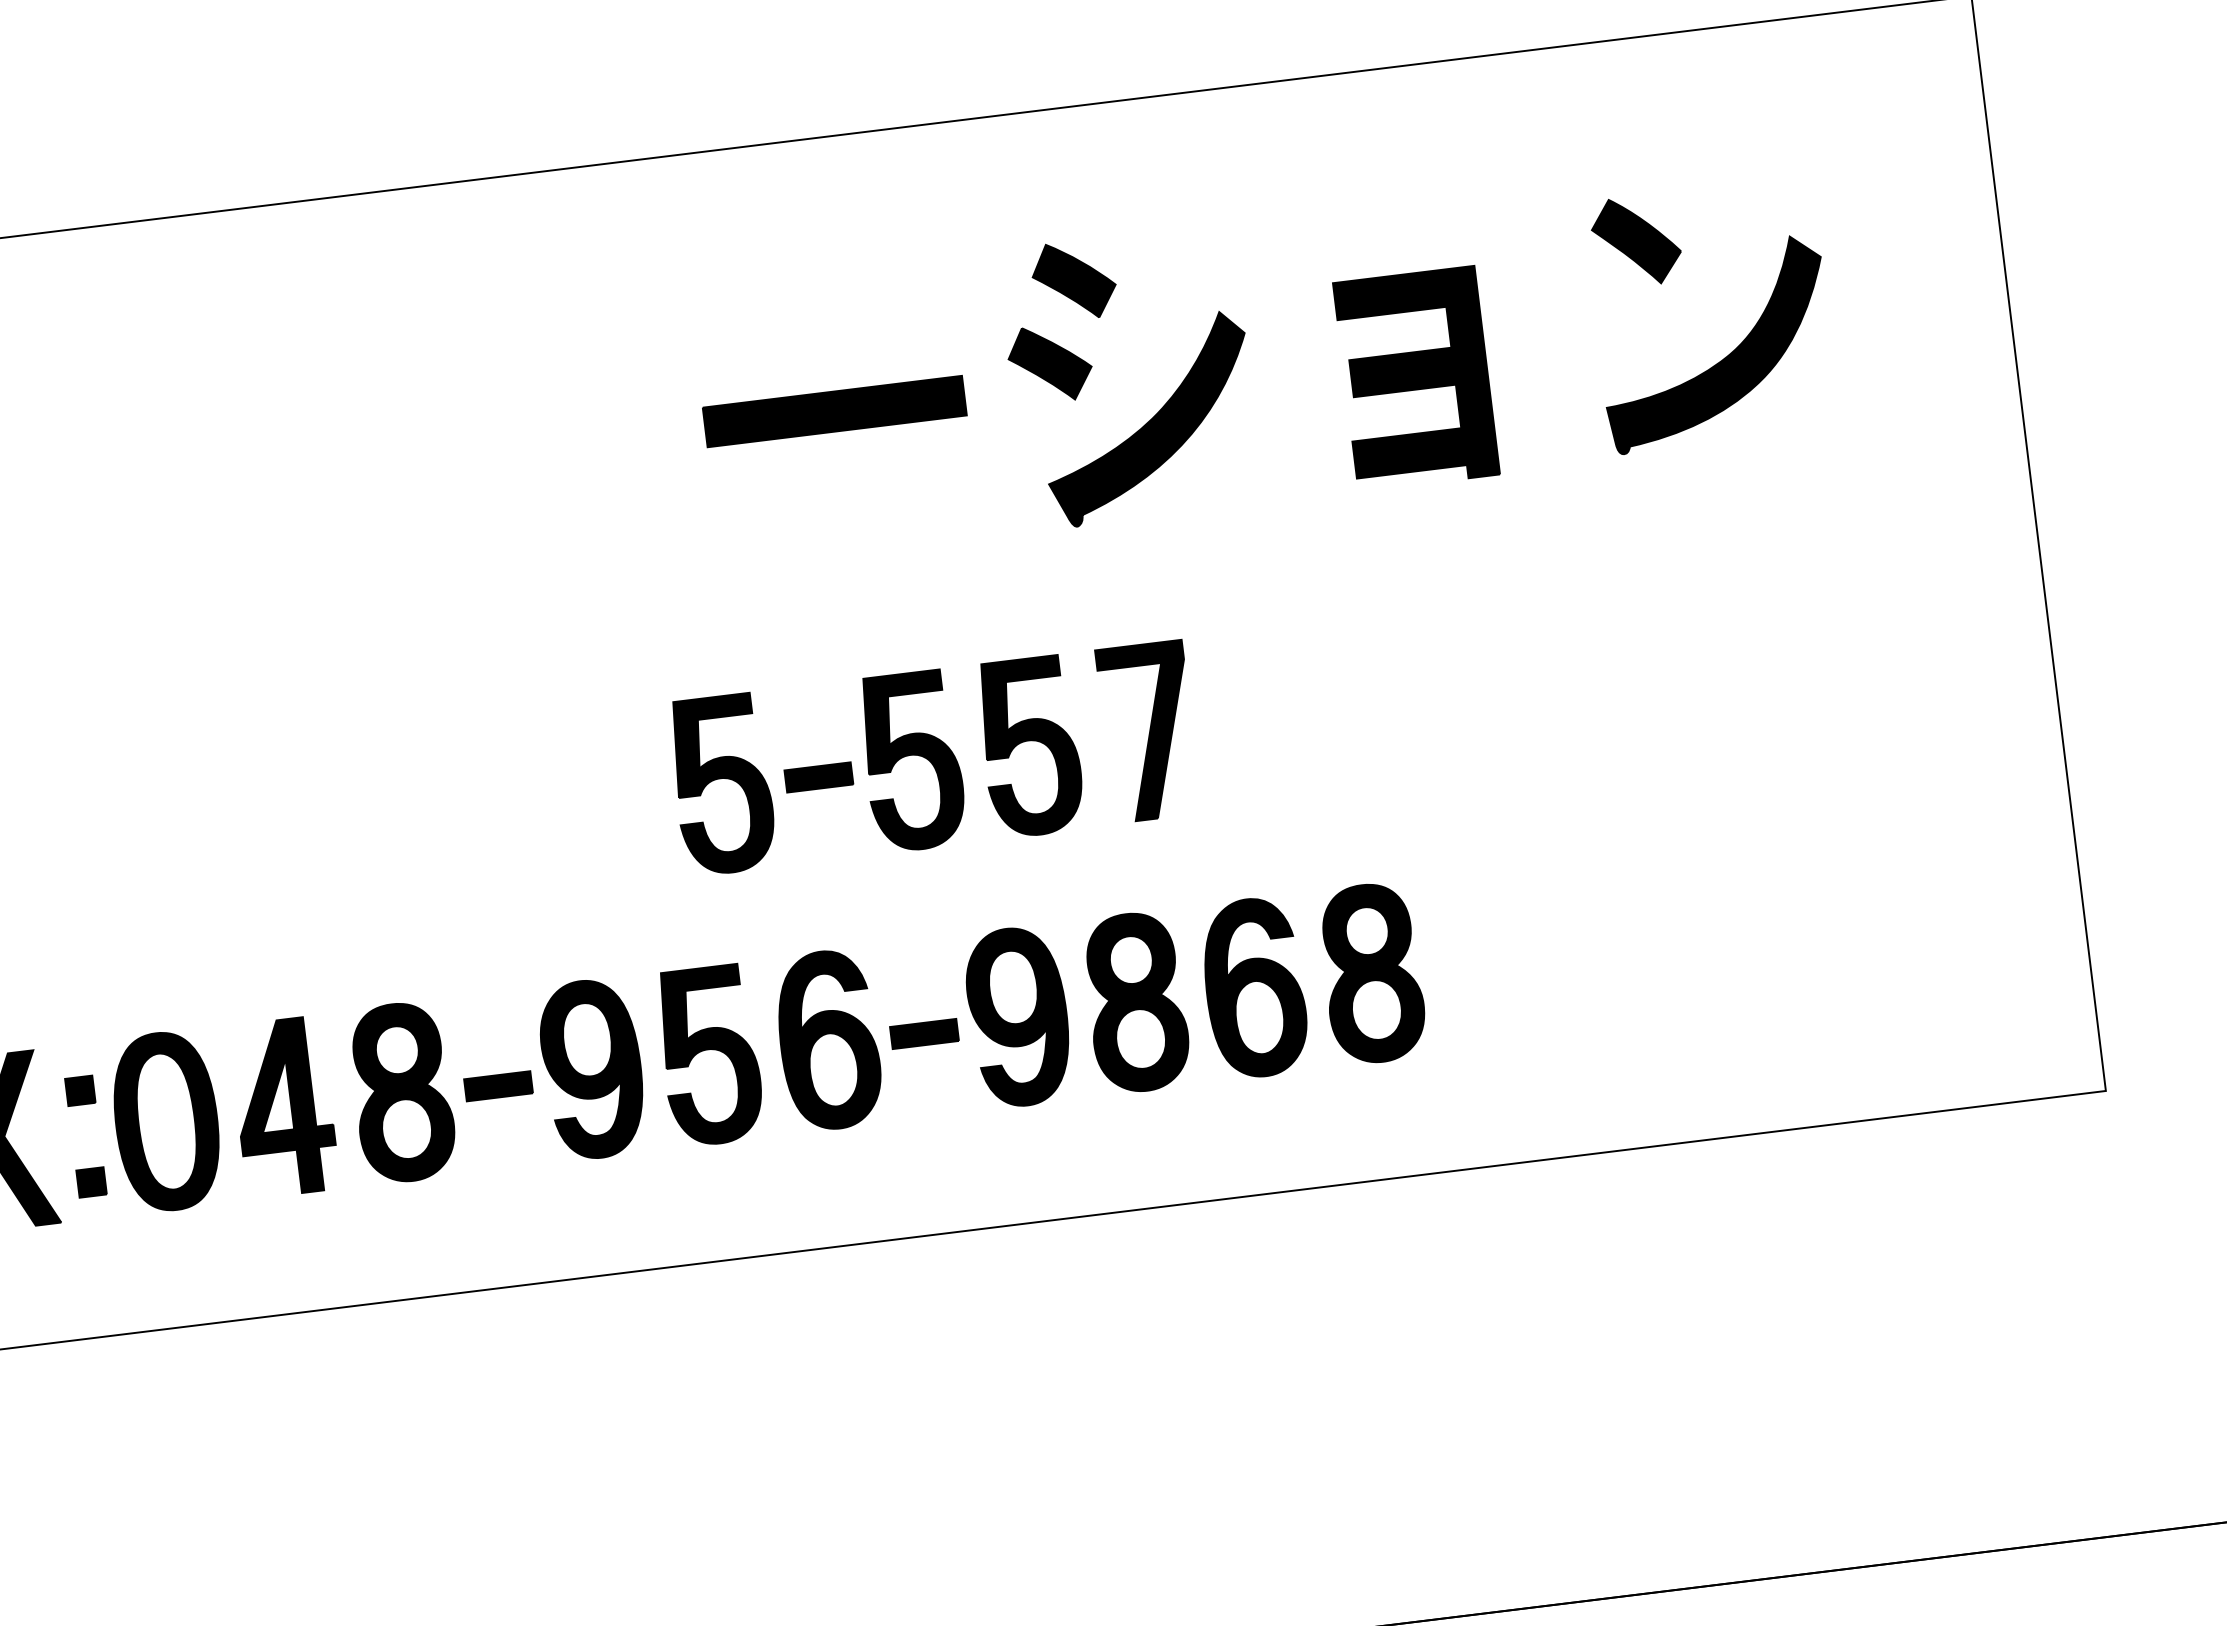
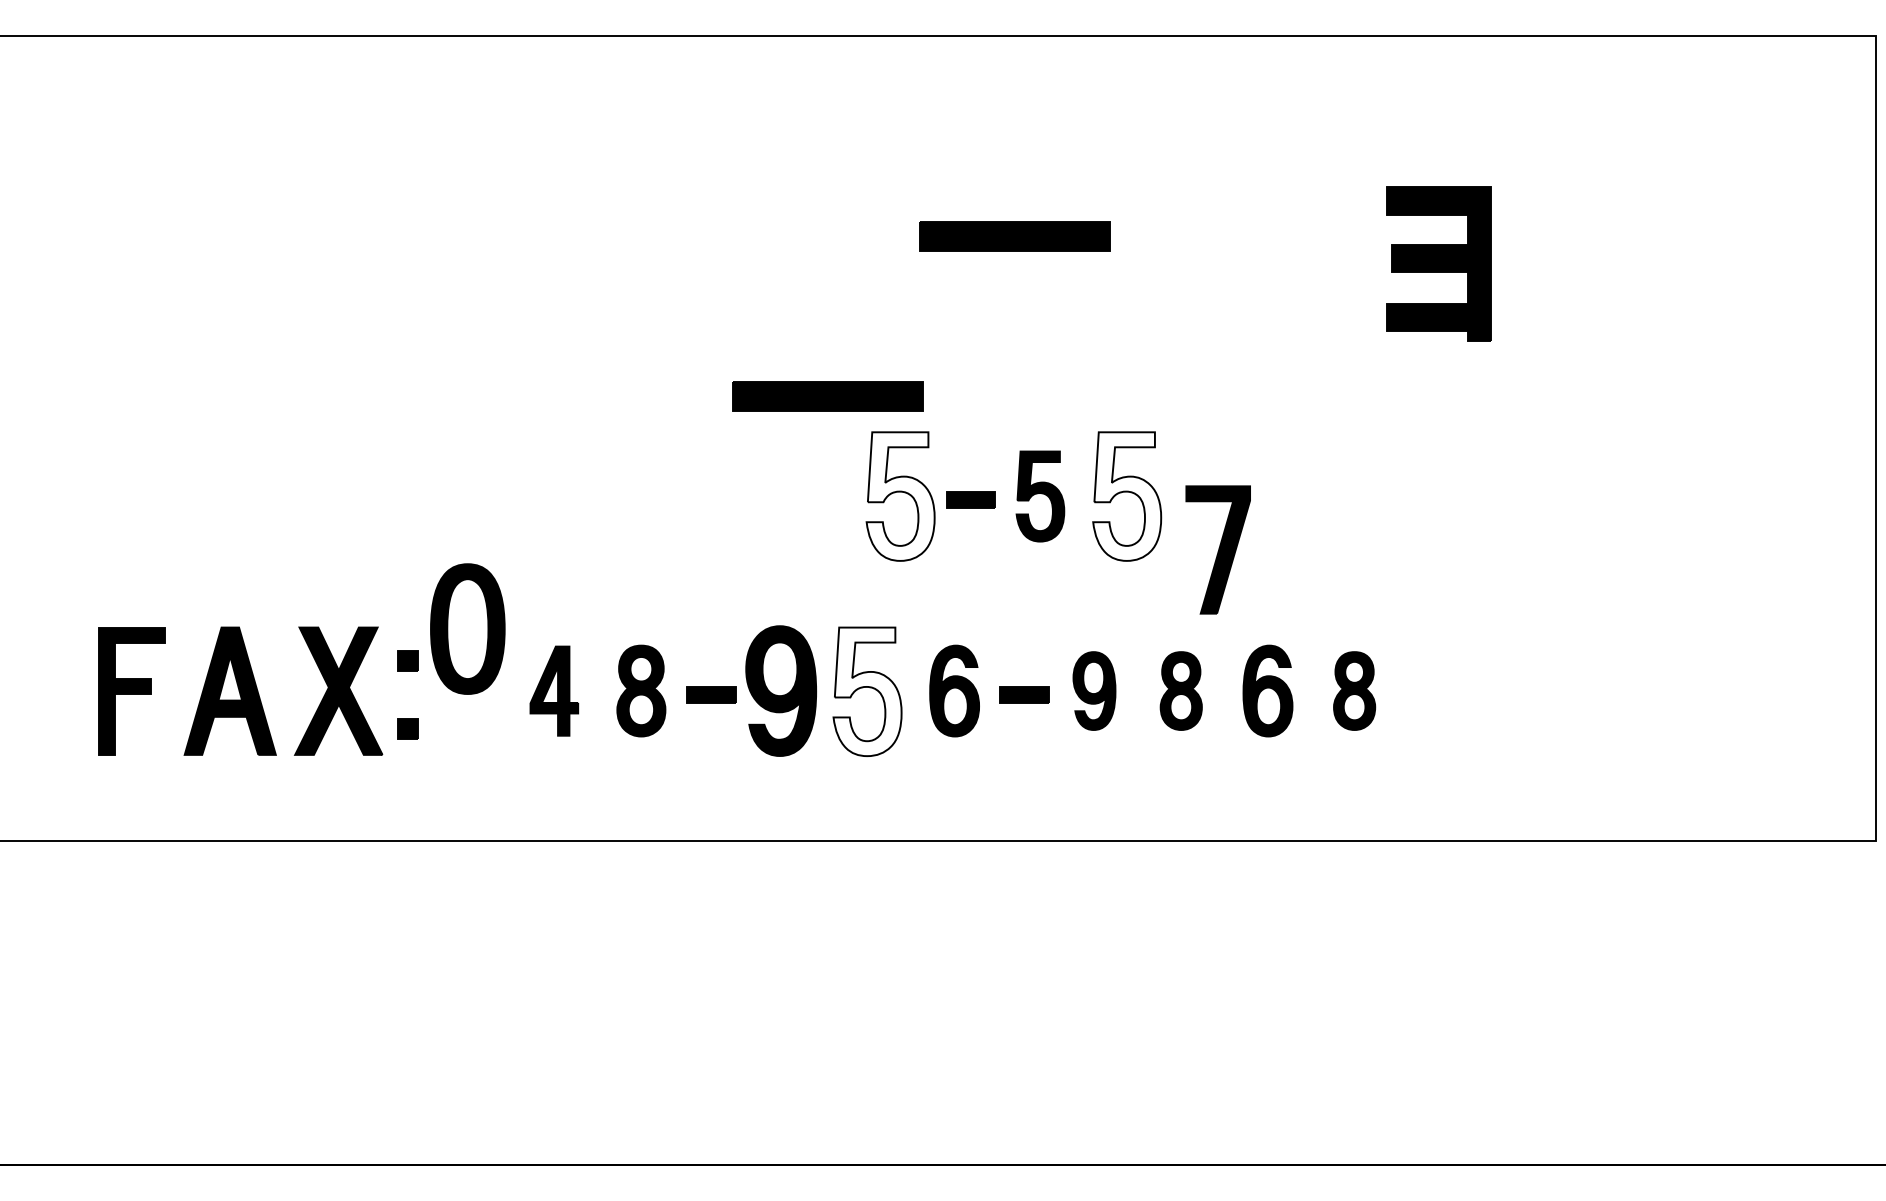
part: (1740, 342) -> (1677, 266), removed
part: (1093, 366) -> (1206, 226), removed
part: (606, 660) -> (827, 396), added
part: (1147, 731) -> (1217, 549), moved
fill: (1031, 746) -> (1127, 496), removed
part: (912, 761) -> (1040, 496), size x0.7
fill: (722, 784) -> (900, 496), removed
part: (1372, 972) -> (1354, 690), size x0.6
part: (1253, 987) -> (1267, 690), size x0.7
part: (1136, 1001) -> (1181, 690), size x0.6
part: (1018, 1016) -> (1094, 690), size x0.6
part: (828, 1039) -> (954, 690), size x0.7
fill: (710, 1055) -> (867, 691), removed
part: (402, 1091) -> (641, 690), size x0.7
part: (284, 1106) -> (554, 690), size x0.7
part: (166, 1120) -> (467, 628), moved

